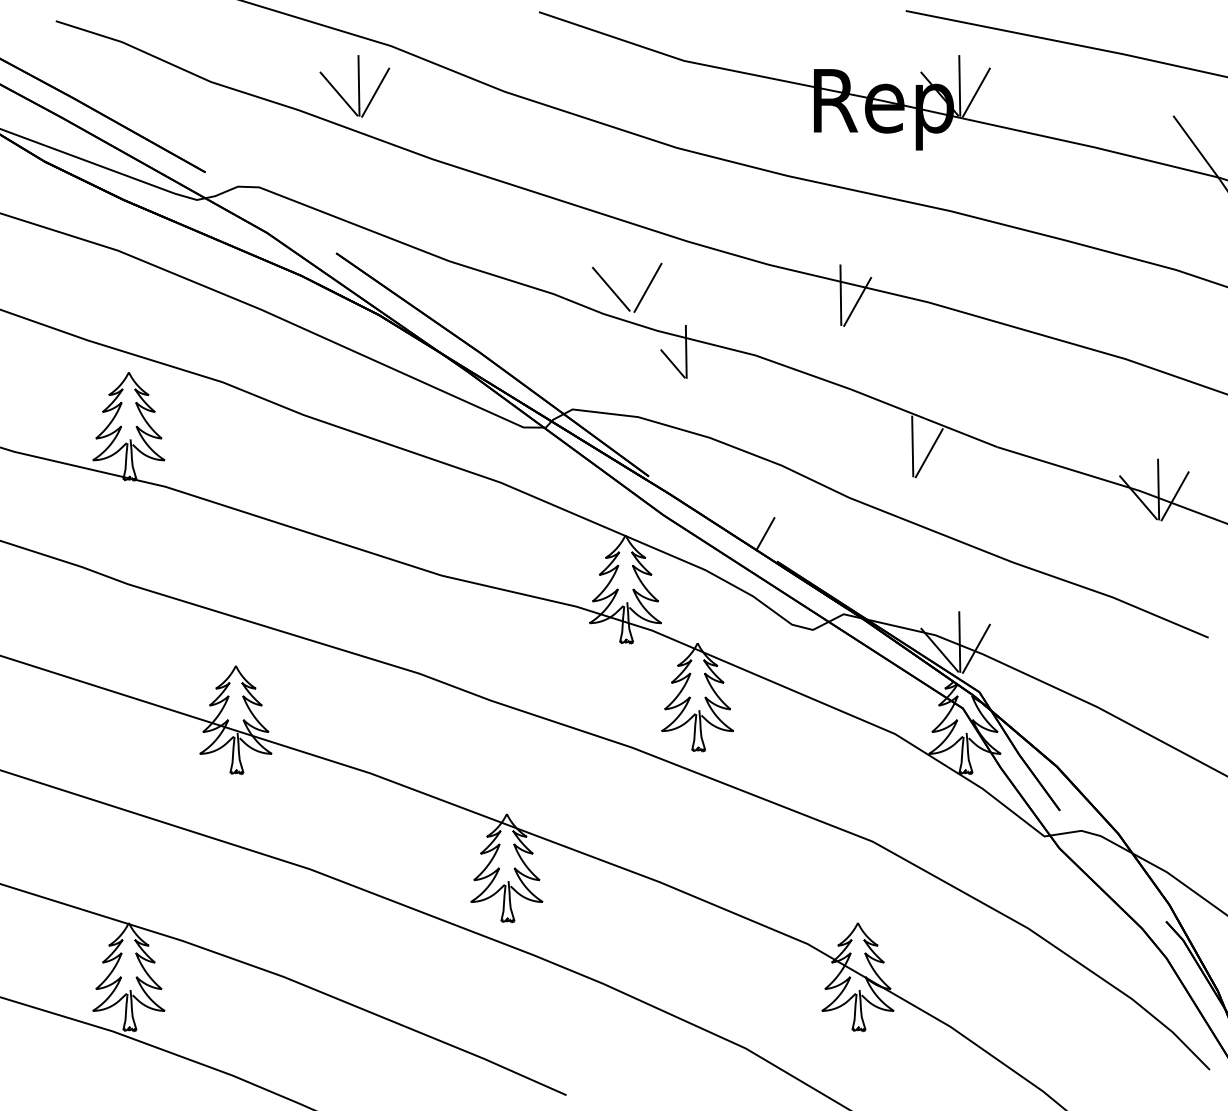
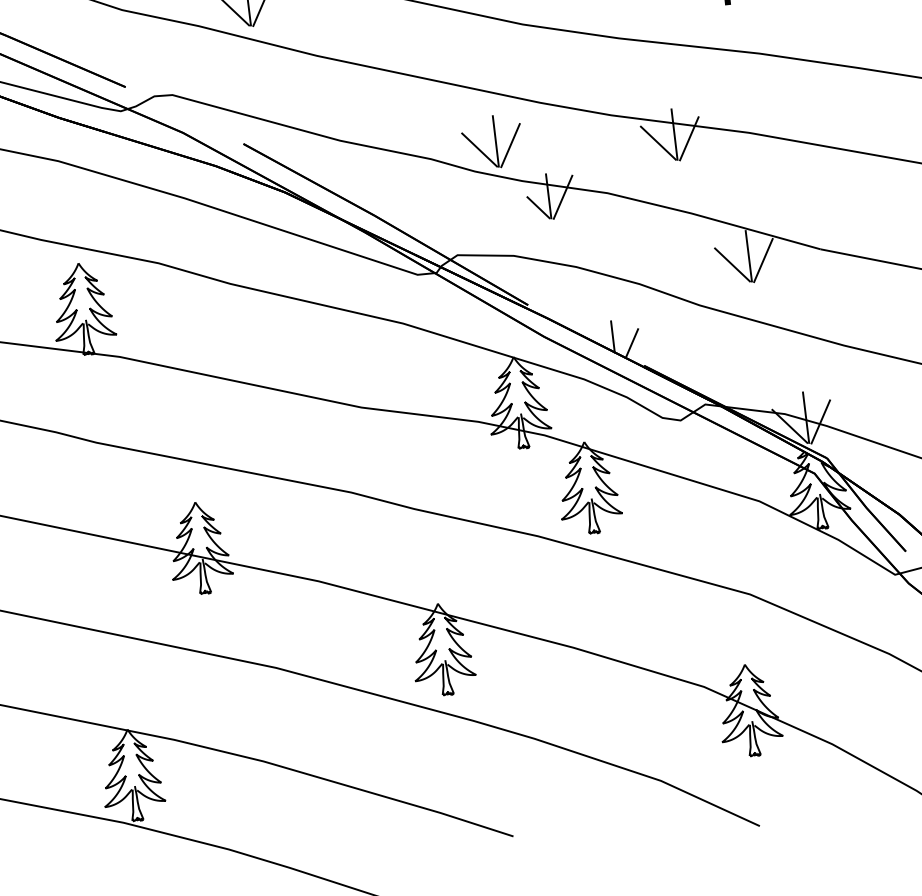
line: (630, 281) -> (495, 141), added
line: (820, 302) -> (657, 142), added
line: (702, 354) -> (562, 197), added
line: (892, 454) -> (732, 264), added
line: (743, 523) -> (612, 336), added

